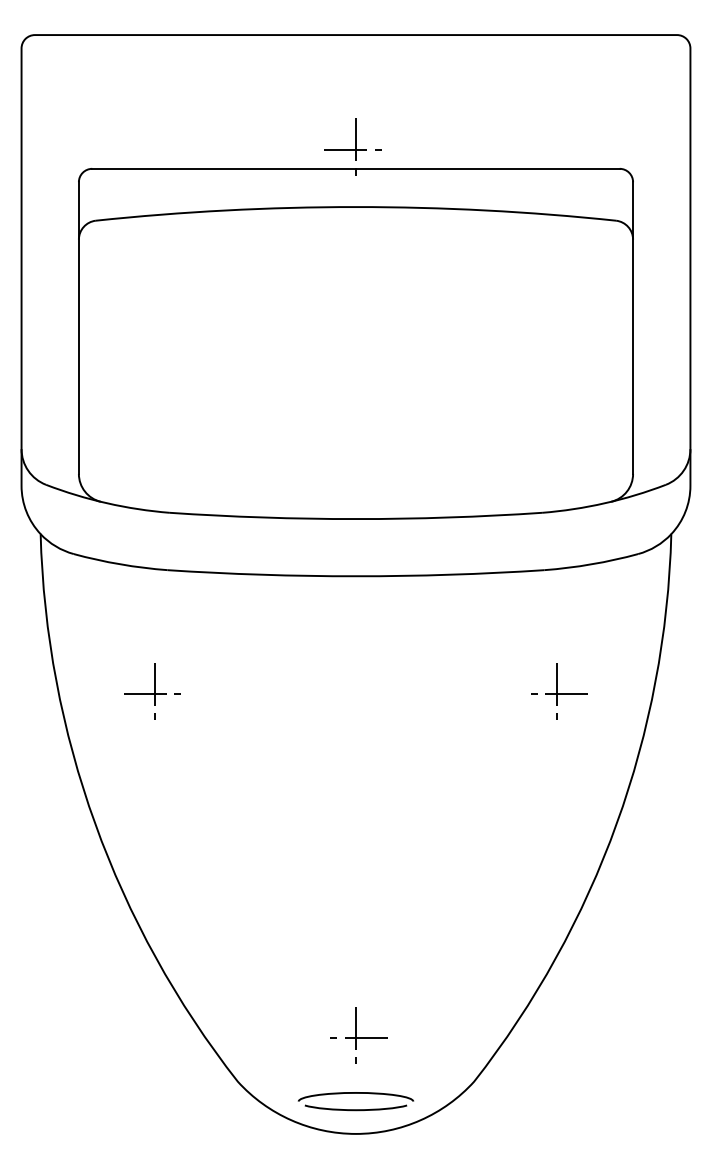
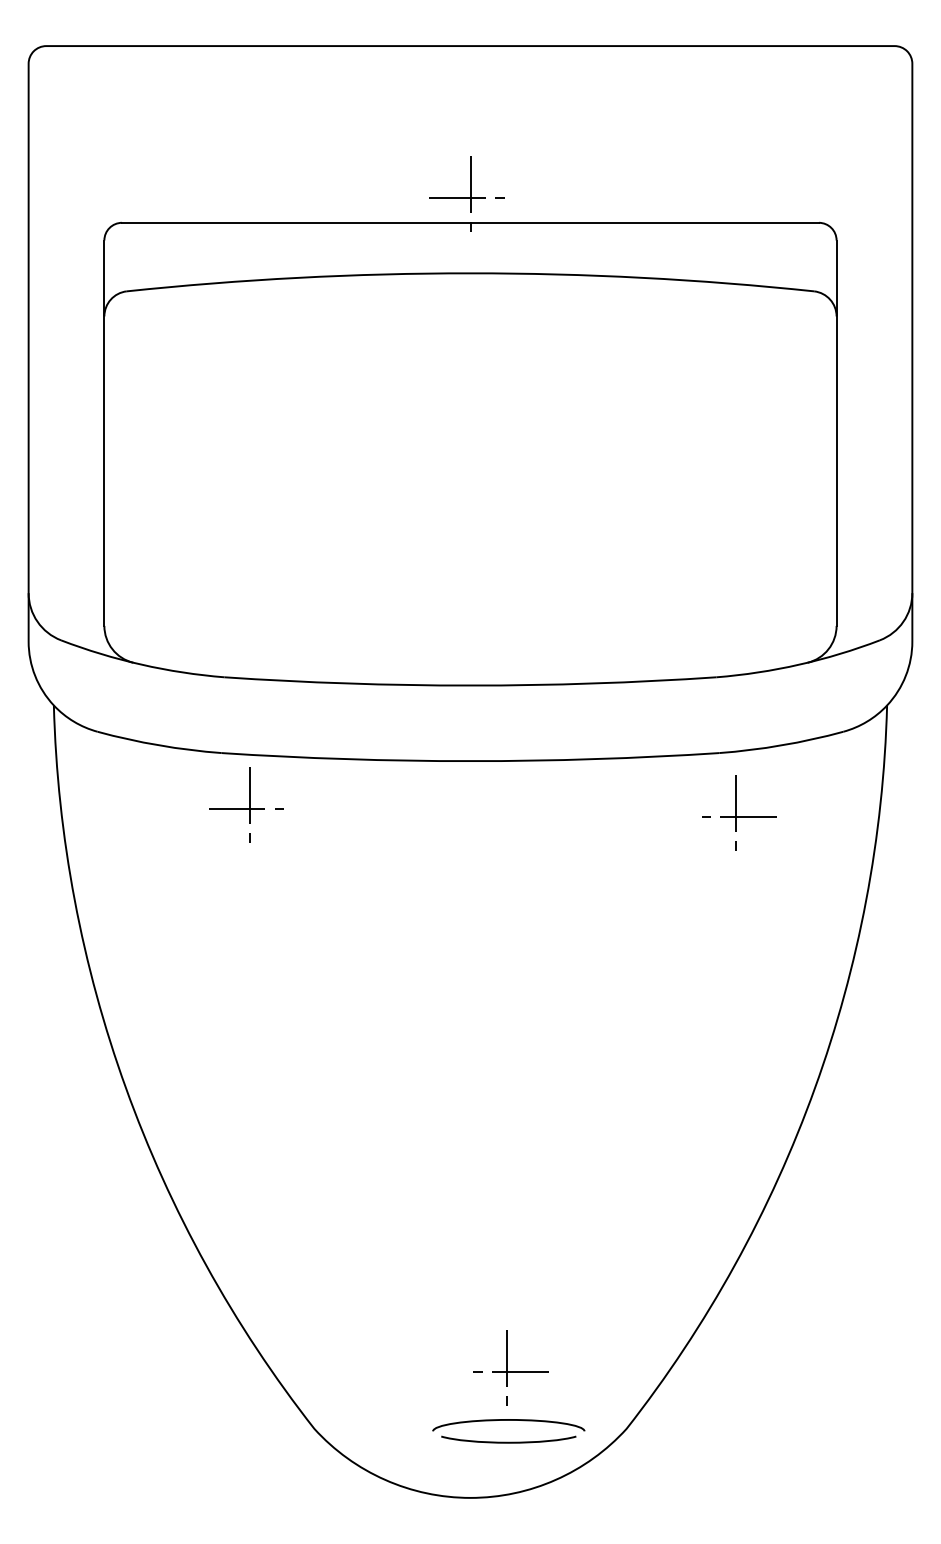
part: (152, 691) -> (246, 805), moved
part: (559, 691) -> (739, 812), moved
part: (358, 1035) -> (510, 1367), moved
part: (355, 1093) -> (508, 1420), moved

